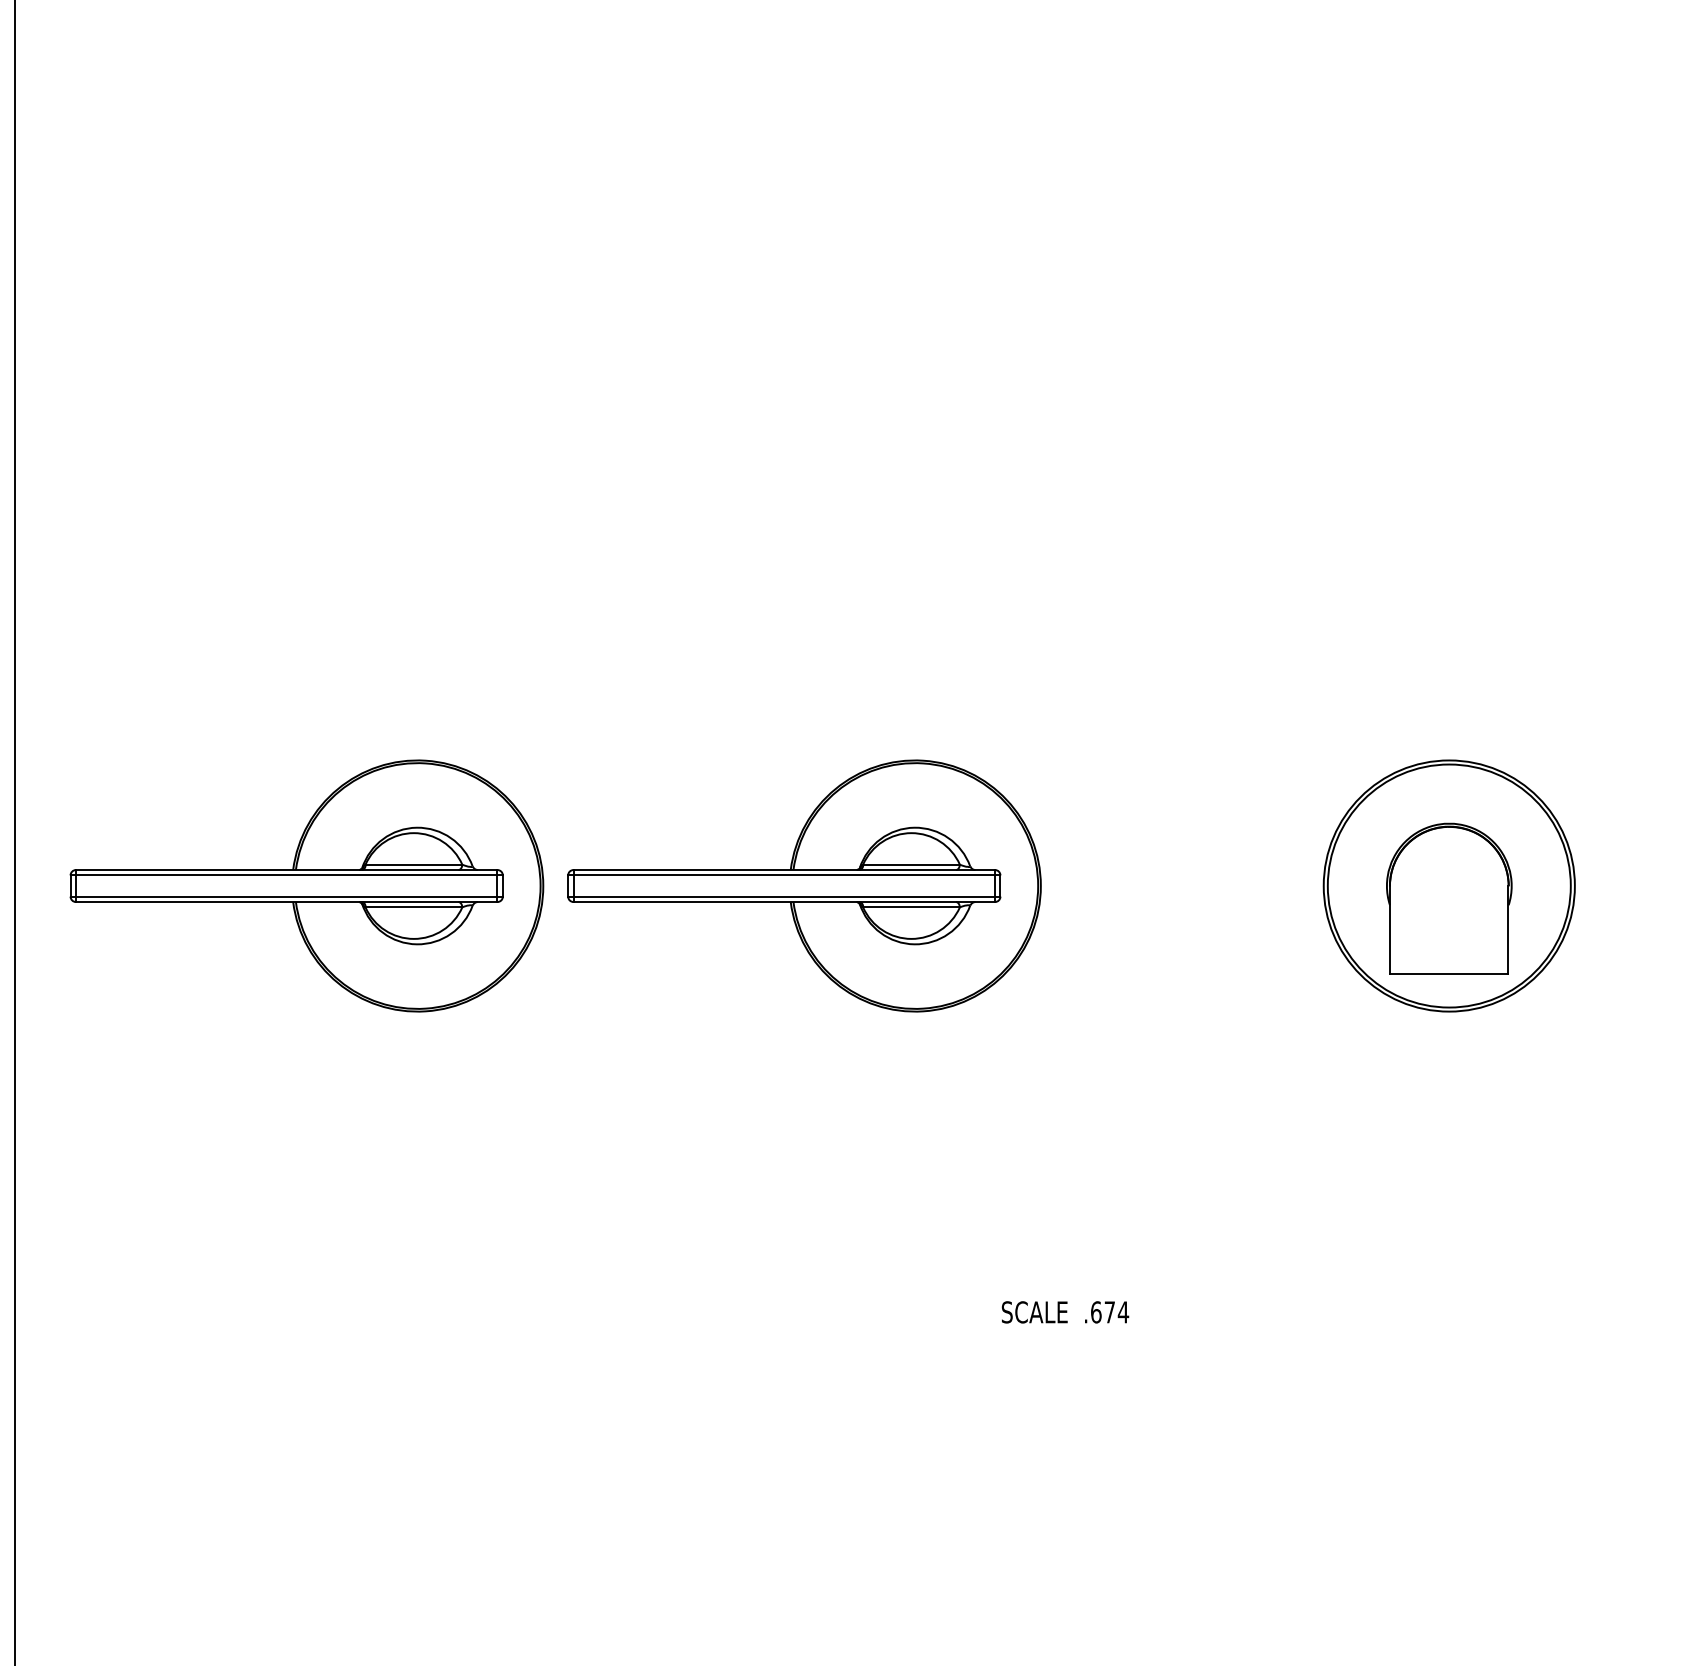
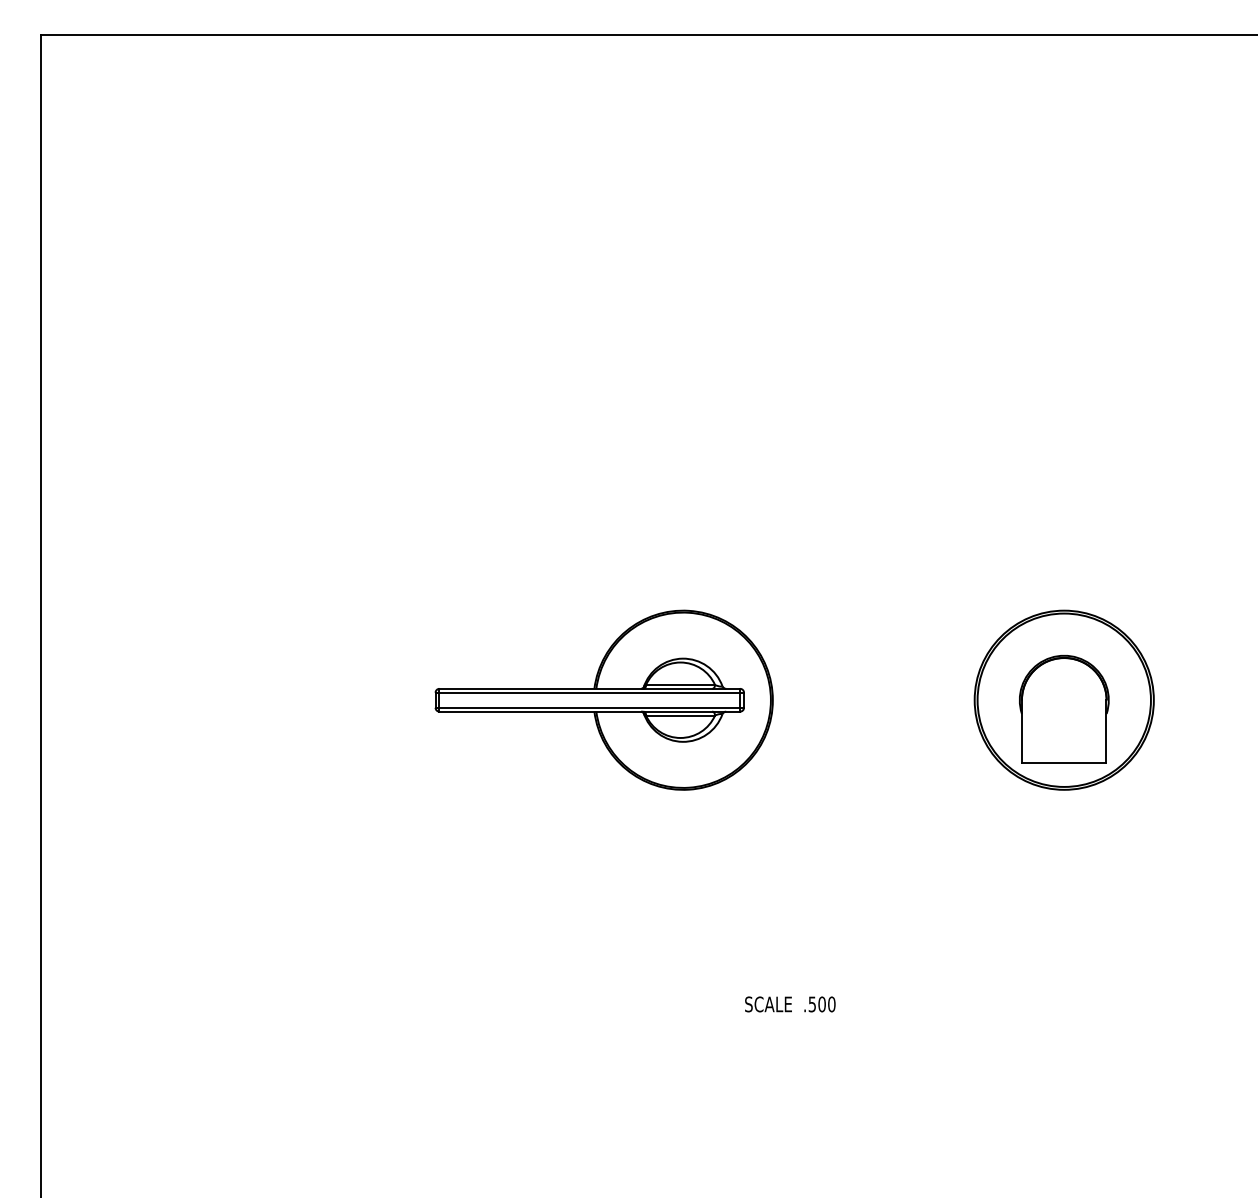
part: (305, 884) -> (248, 699), removed
text: (1109, 1312) -> (821, 1004), .674 -> .500

